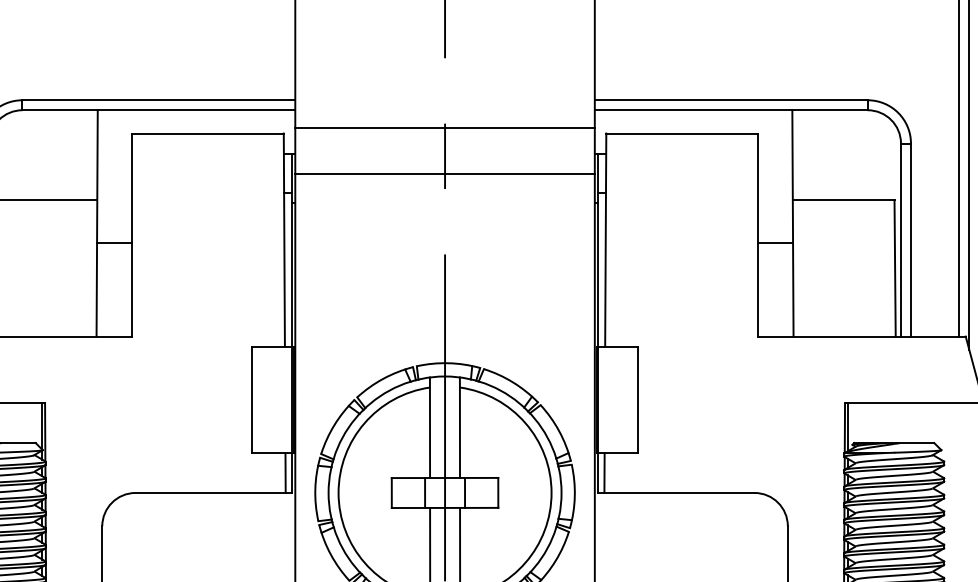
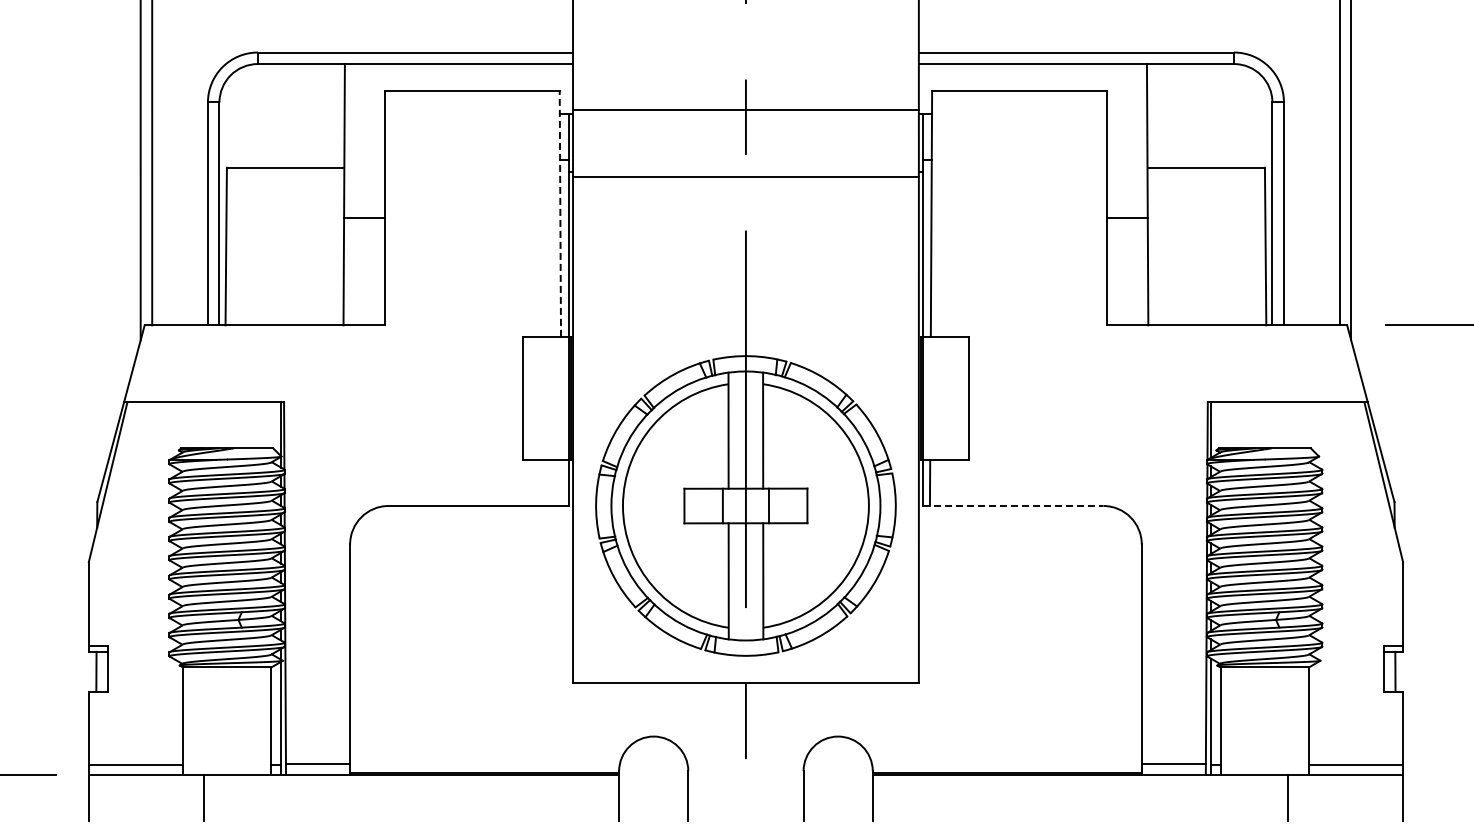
line: (444, 127) -> (745, 110), moved
line: (444, 173) -> (745, 176), moved
line: (284, 239) -> (560, 213), solid -> dashed
line: (285, 472) -> (561, 482), removed
line: (676, 493) -> (1013, 506), solid -> dashed

